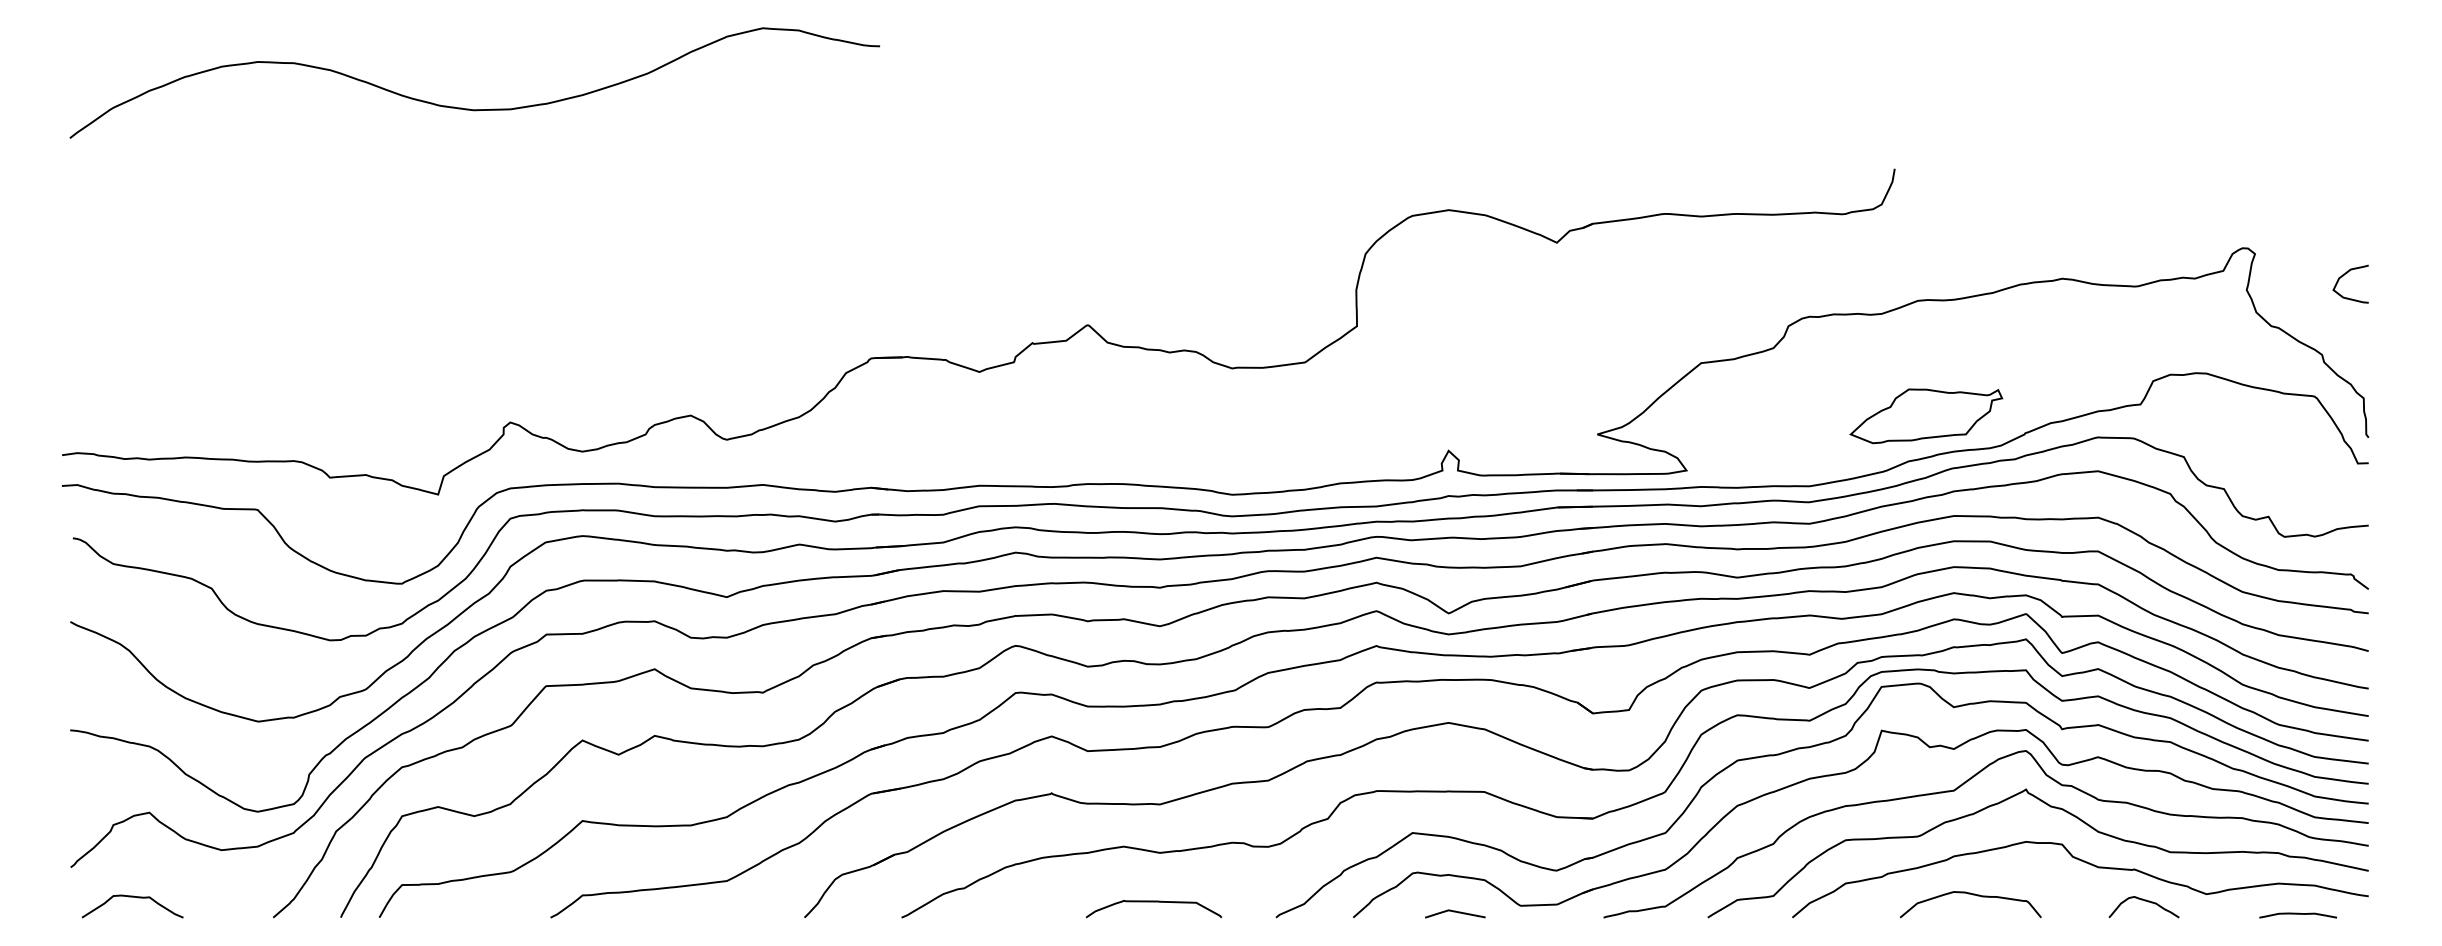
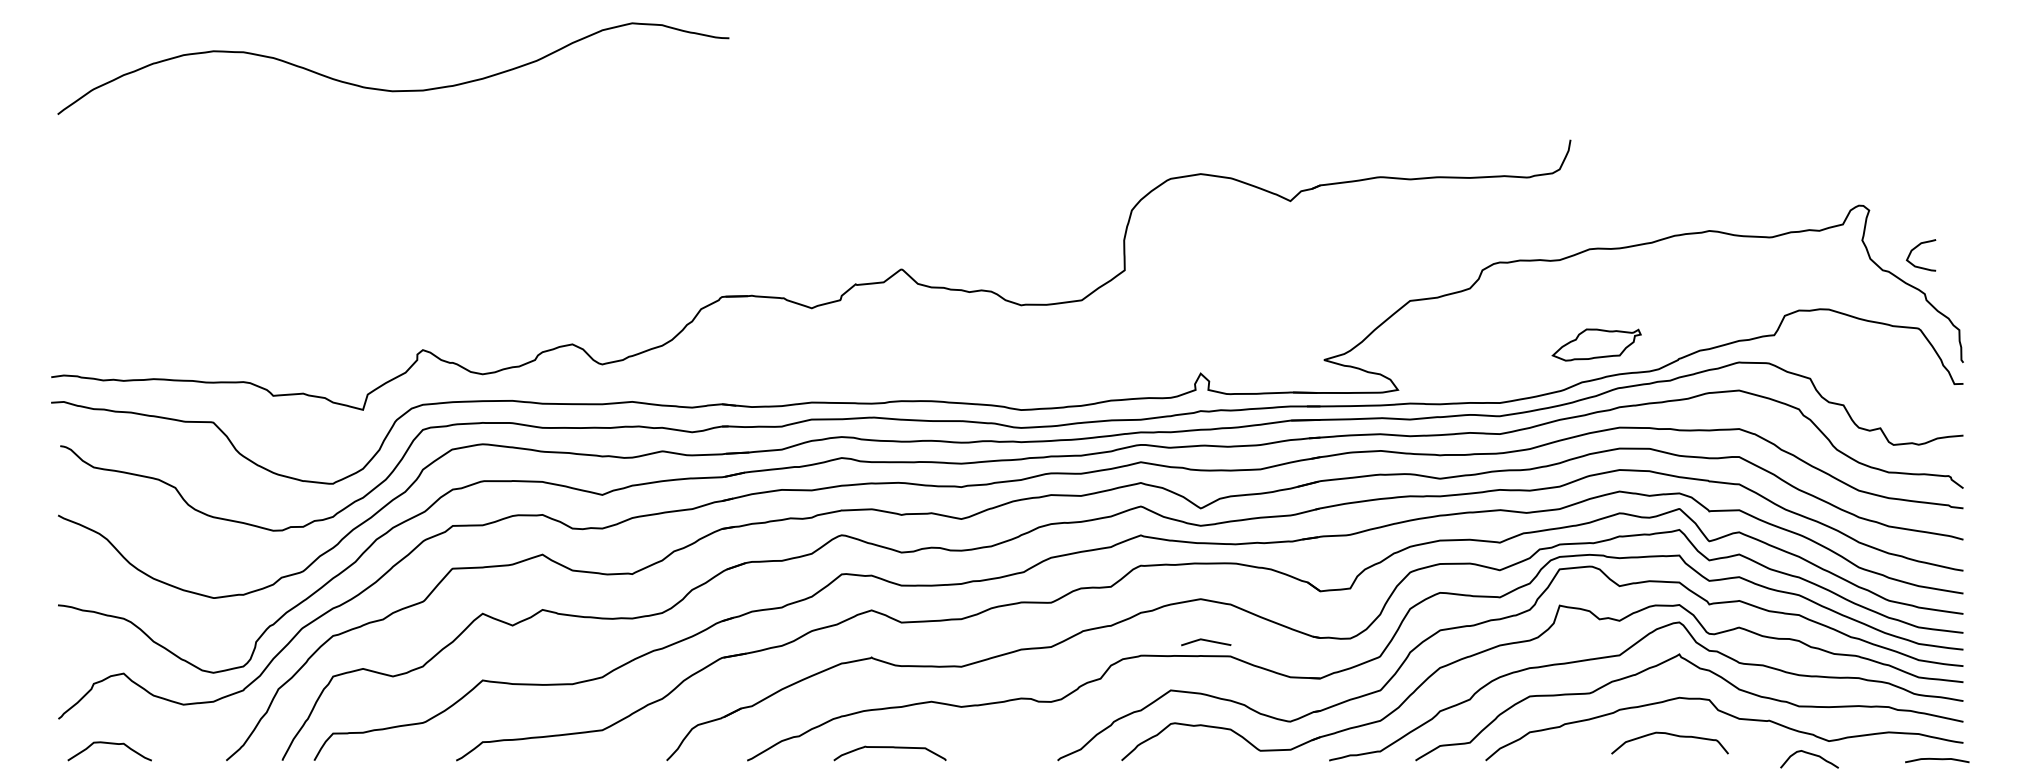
curve: (2343, 276) -> (1915, 248), moved
part: (1926, 416) -> (1596, 345), size x0.7
curve: (1972, 895) -> (1671, 735), moved
curve: (2144, 901) -> (1809, 754), moved
curve: (1153, 902) -> (889, 748), moved
curve: (1455, 912) -> (1206, 641), moved
curve: (2297, 914) -> (1936, 759), moved

